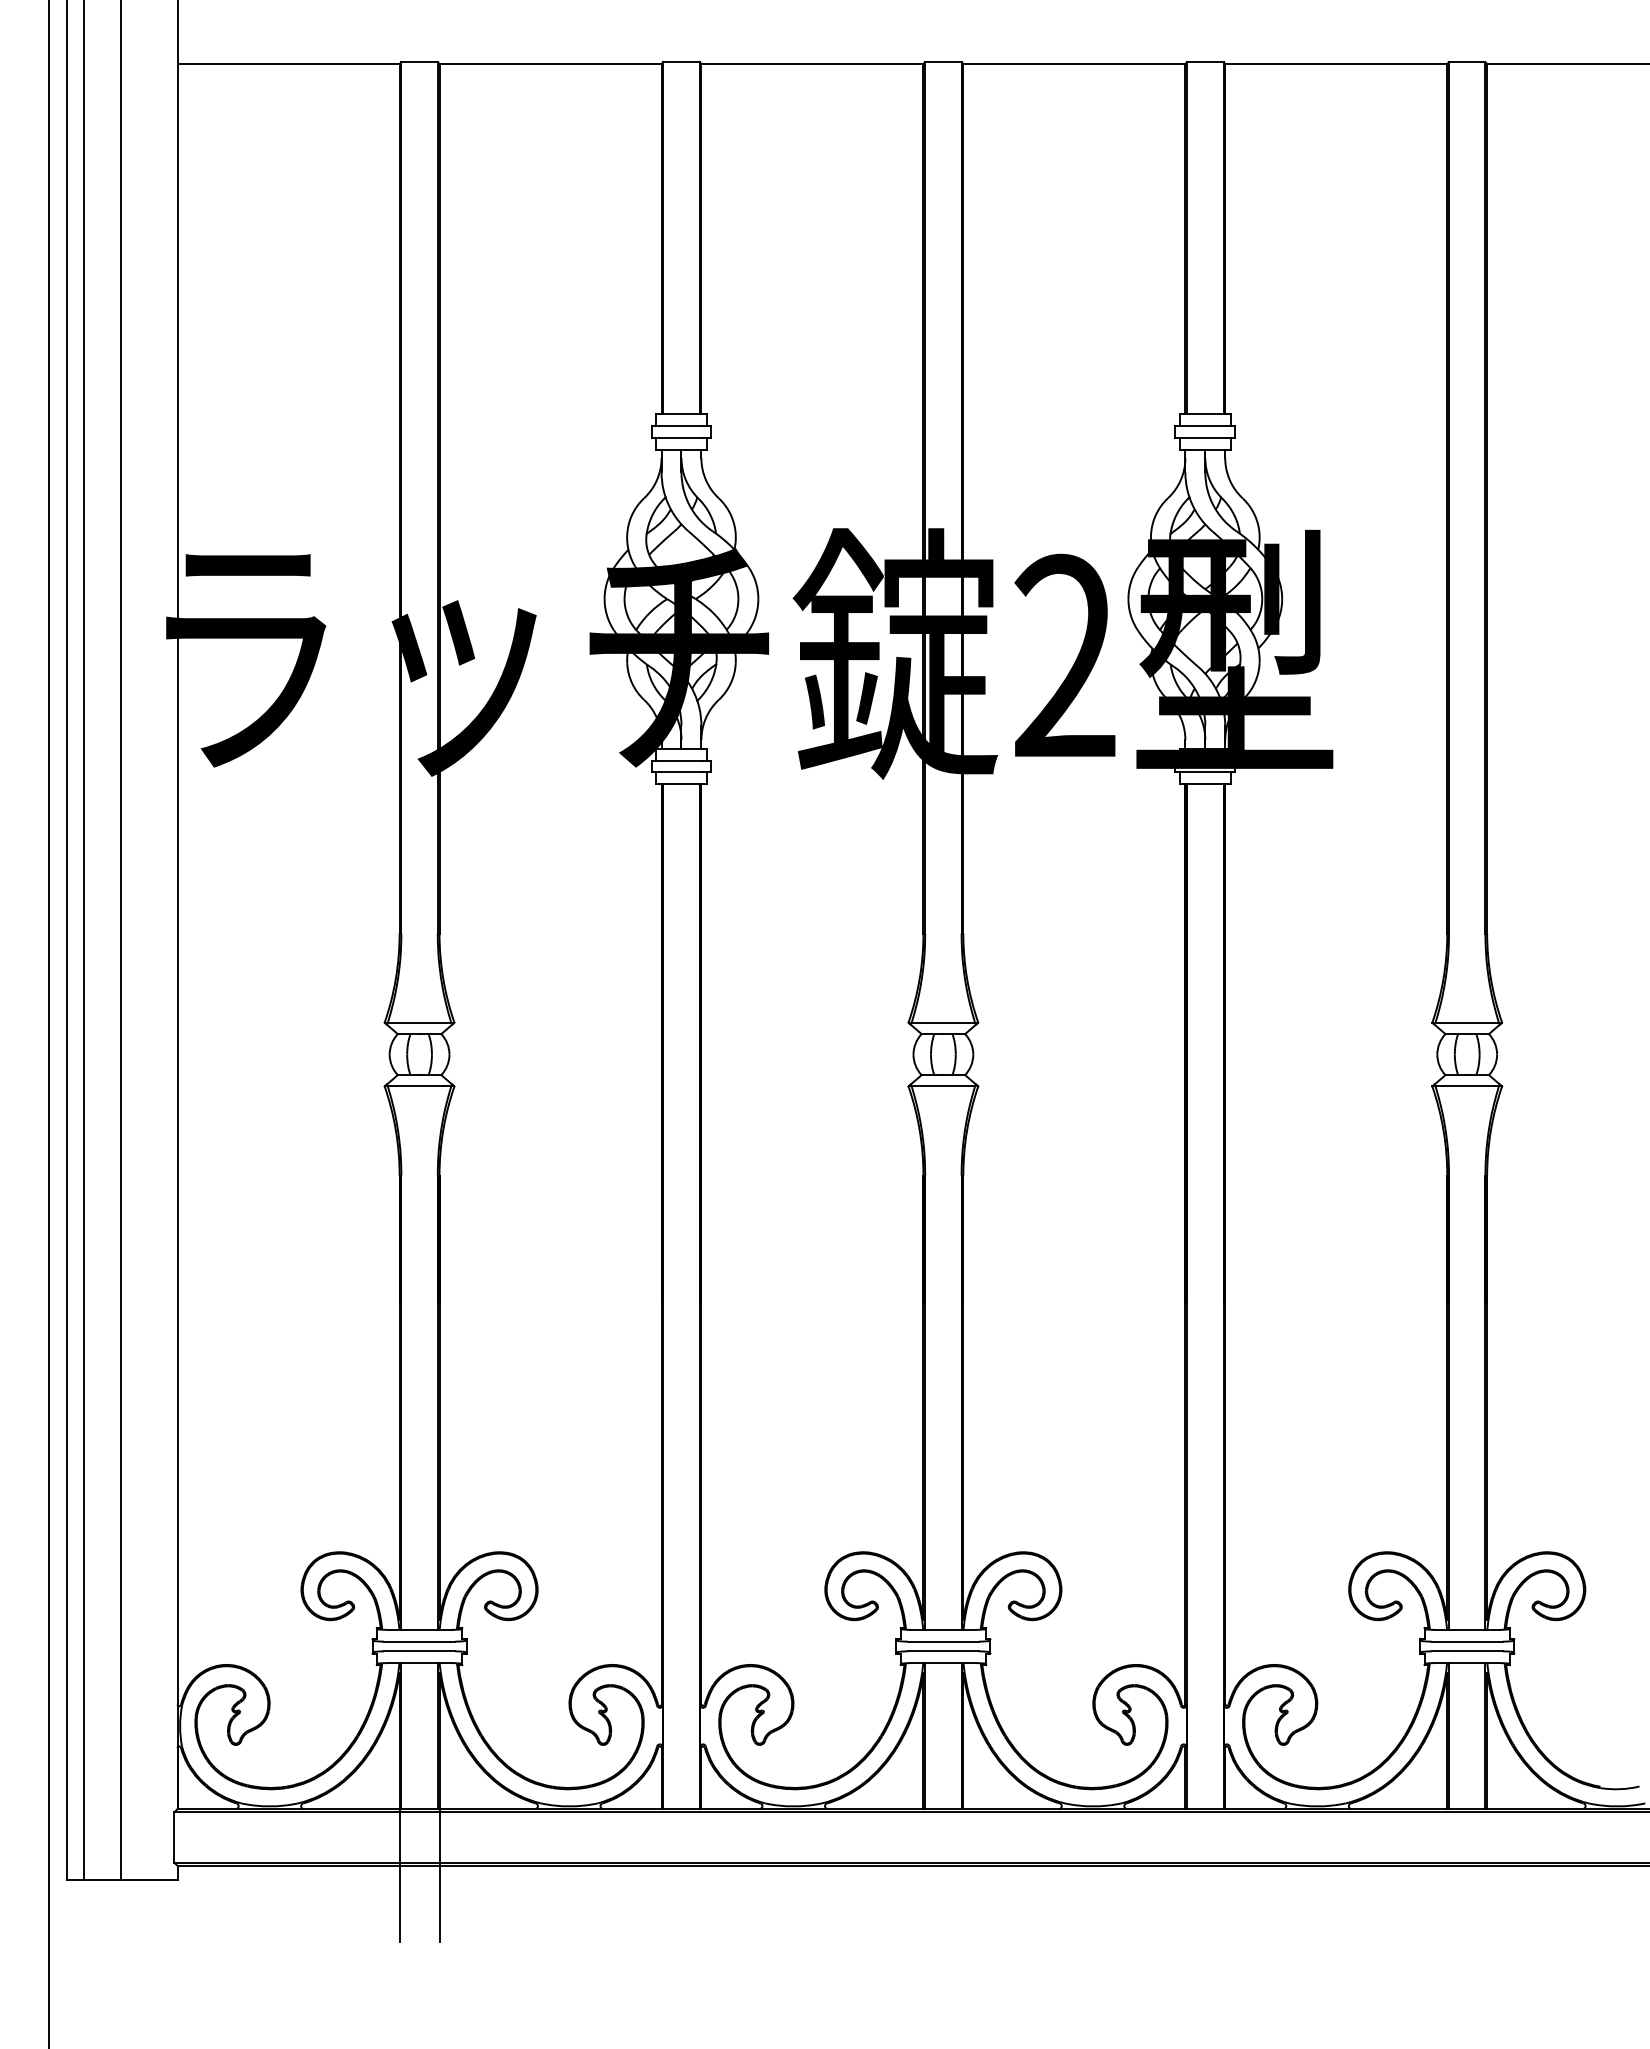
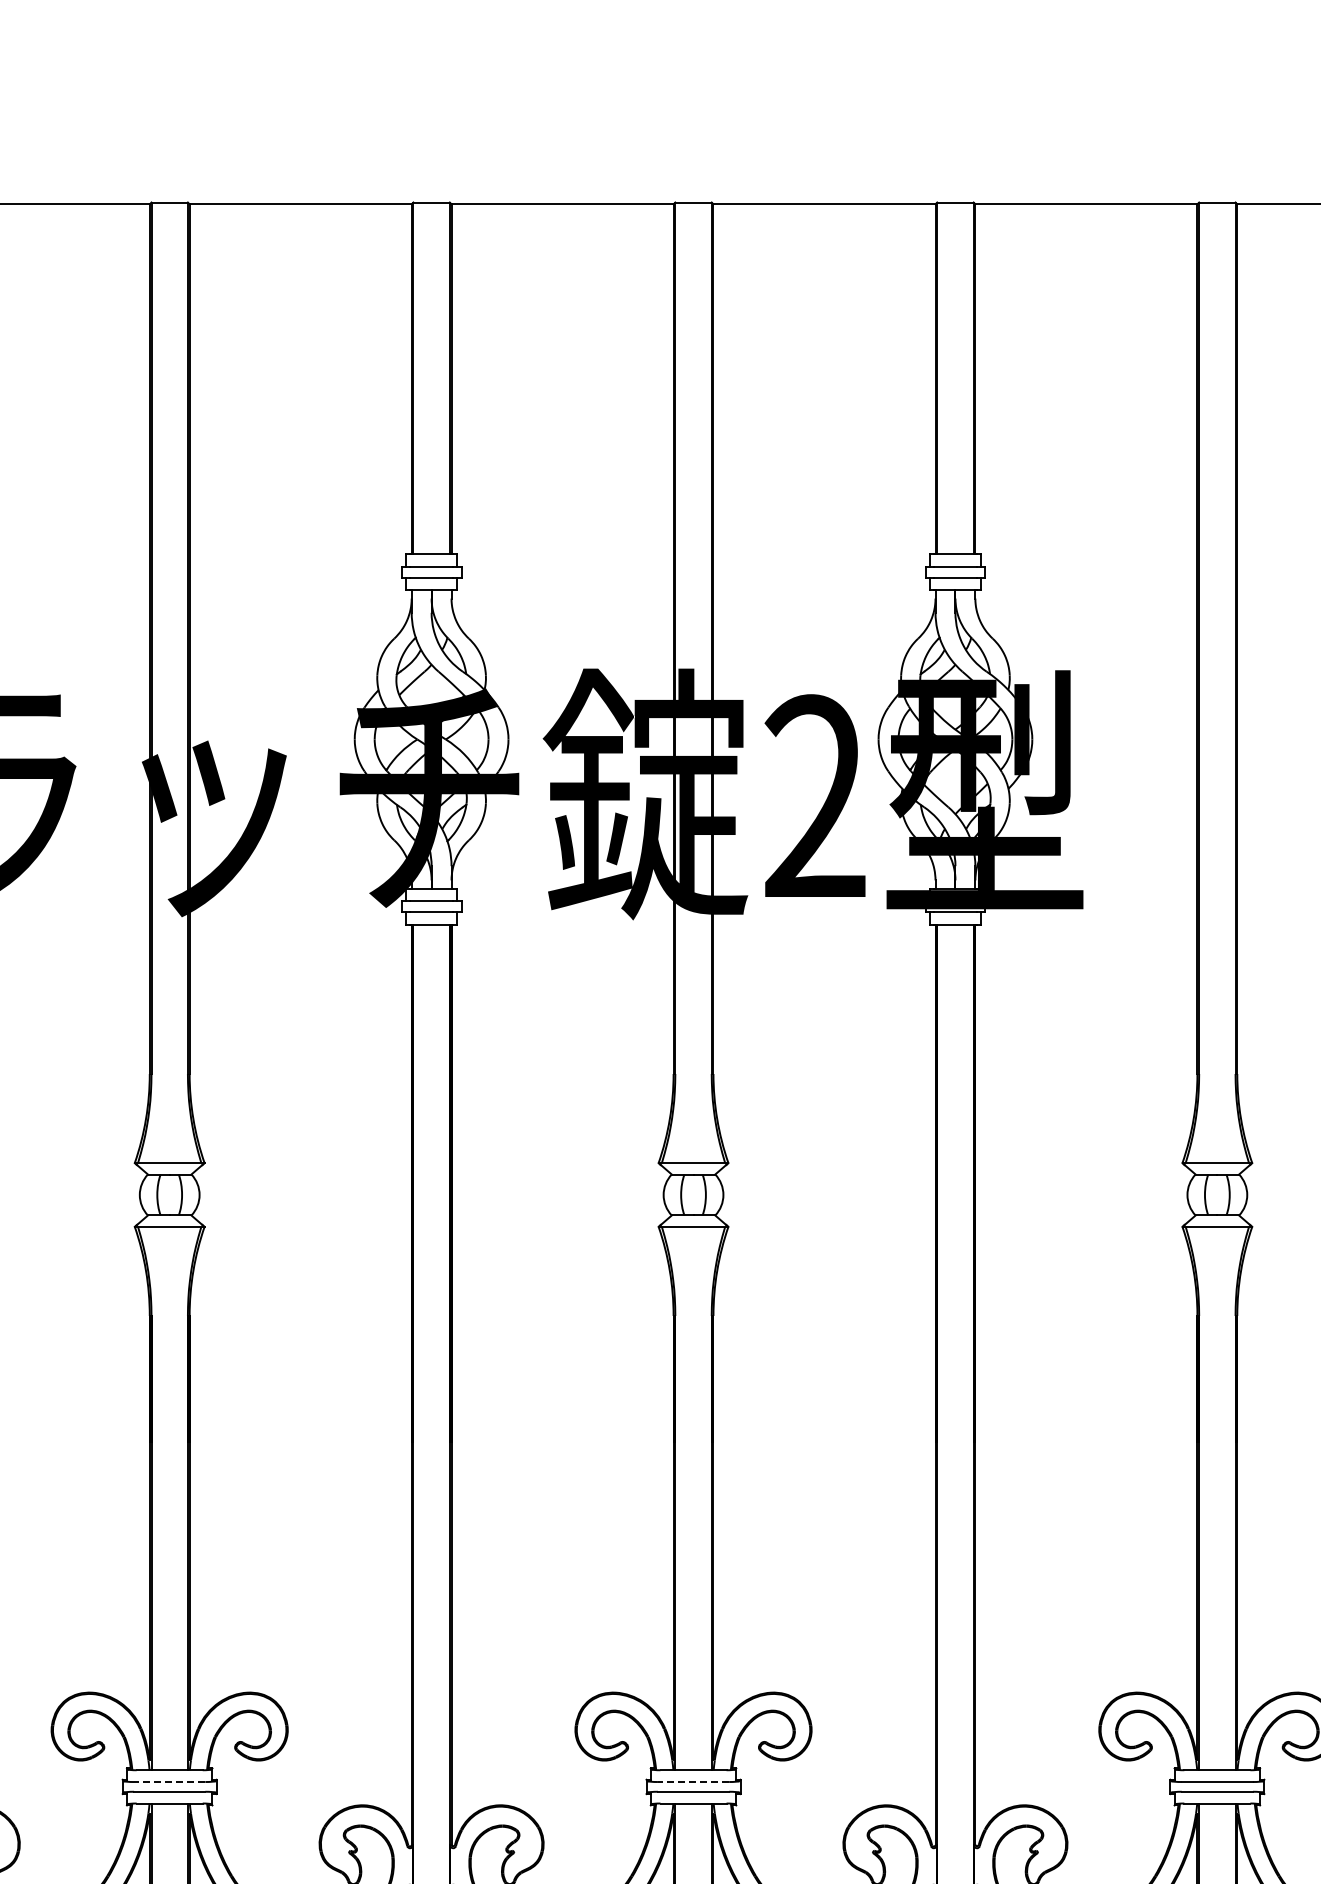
line: (419, 1641) -> (169, 1781), solid -> dashed
line: (943, 1641) -> (693, 1781), solid -> dashed

